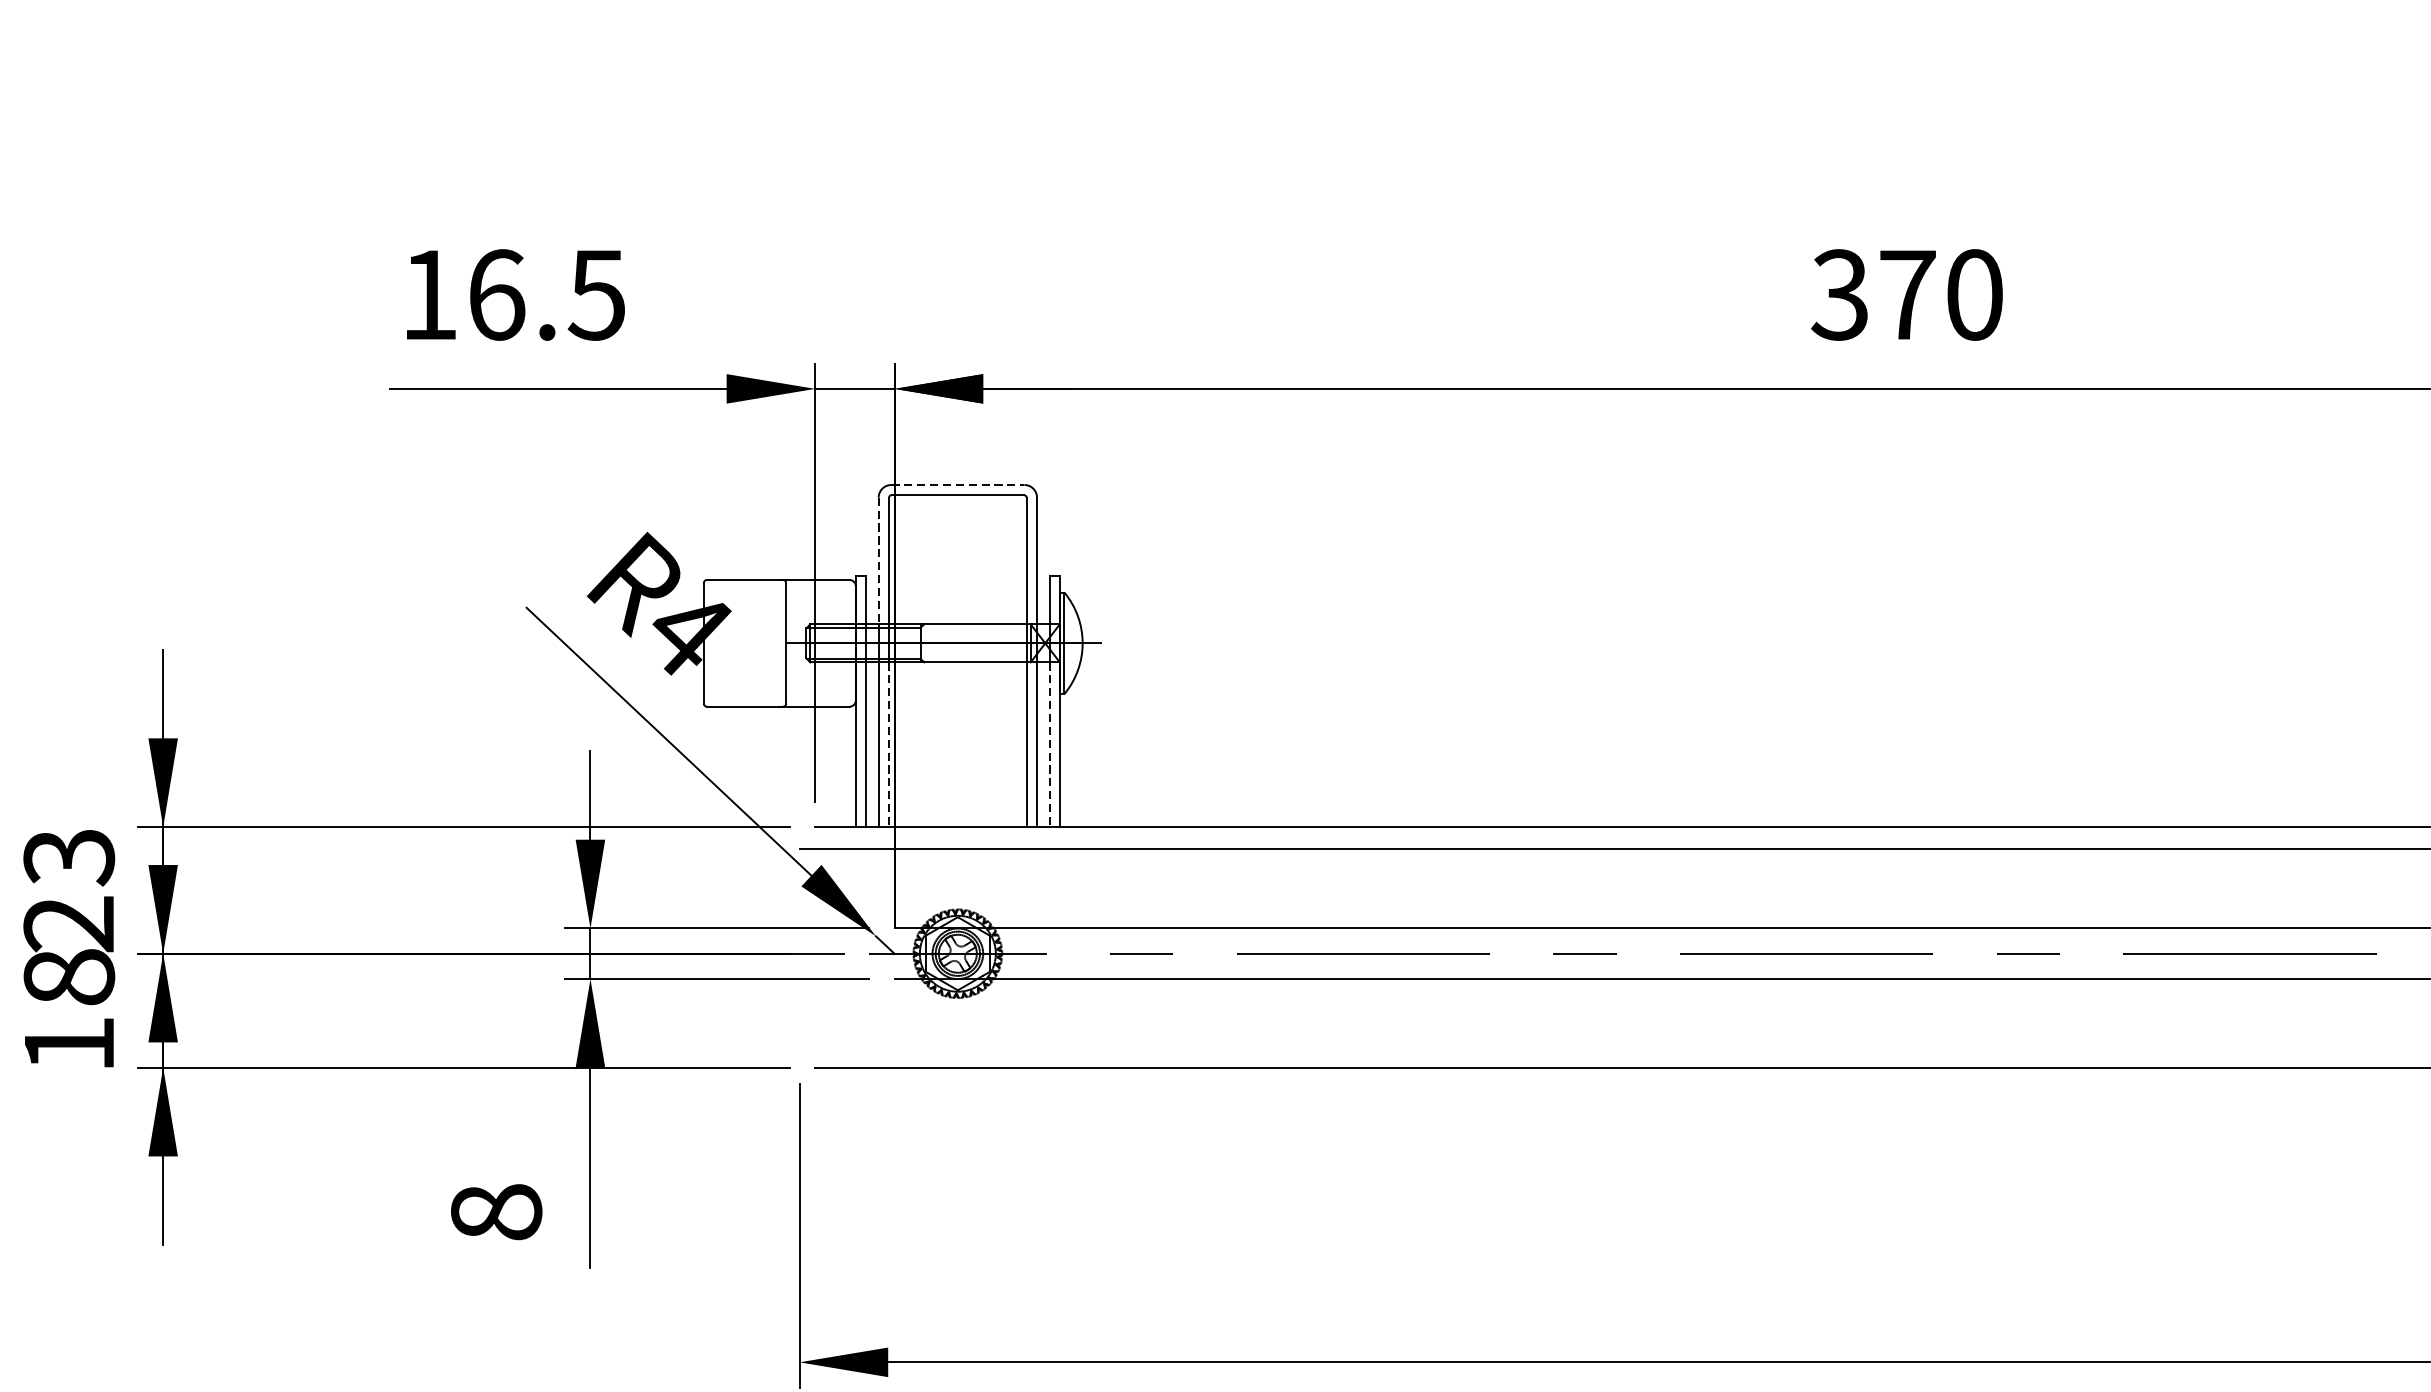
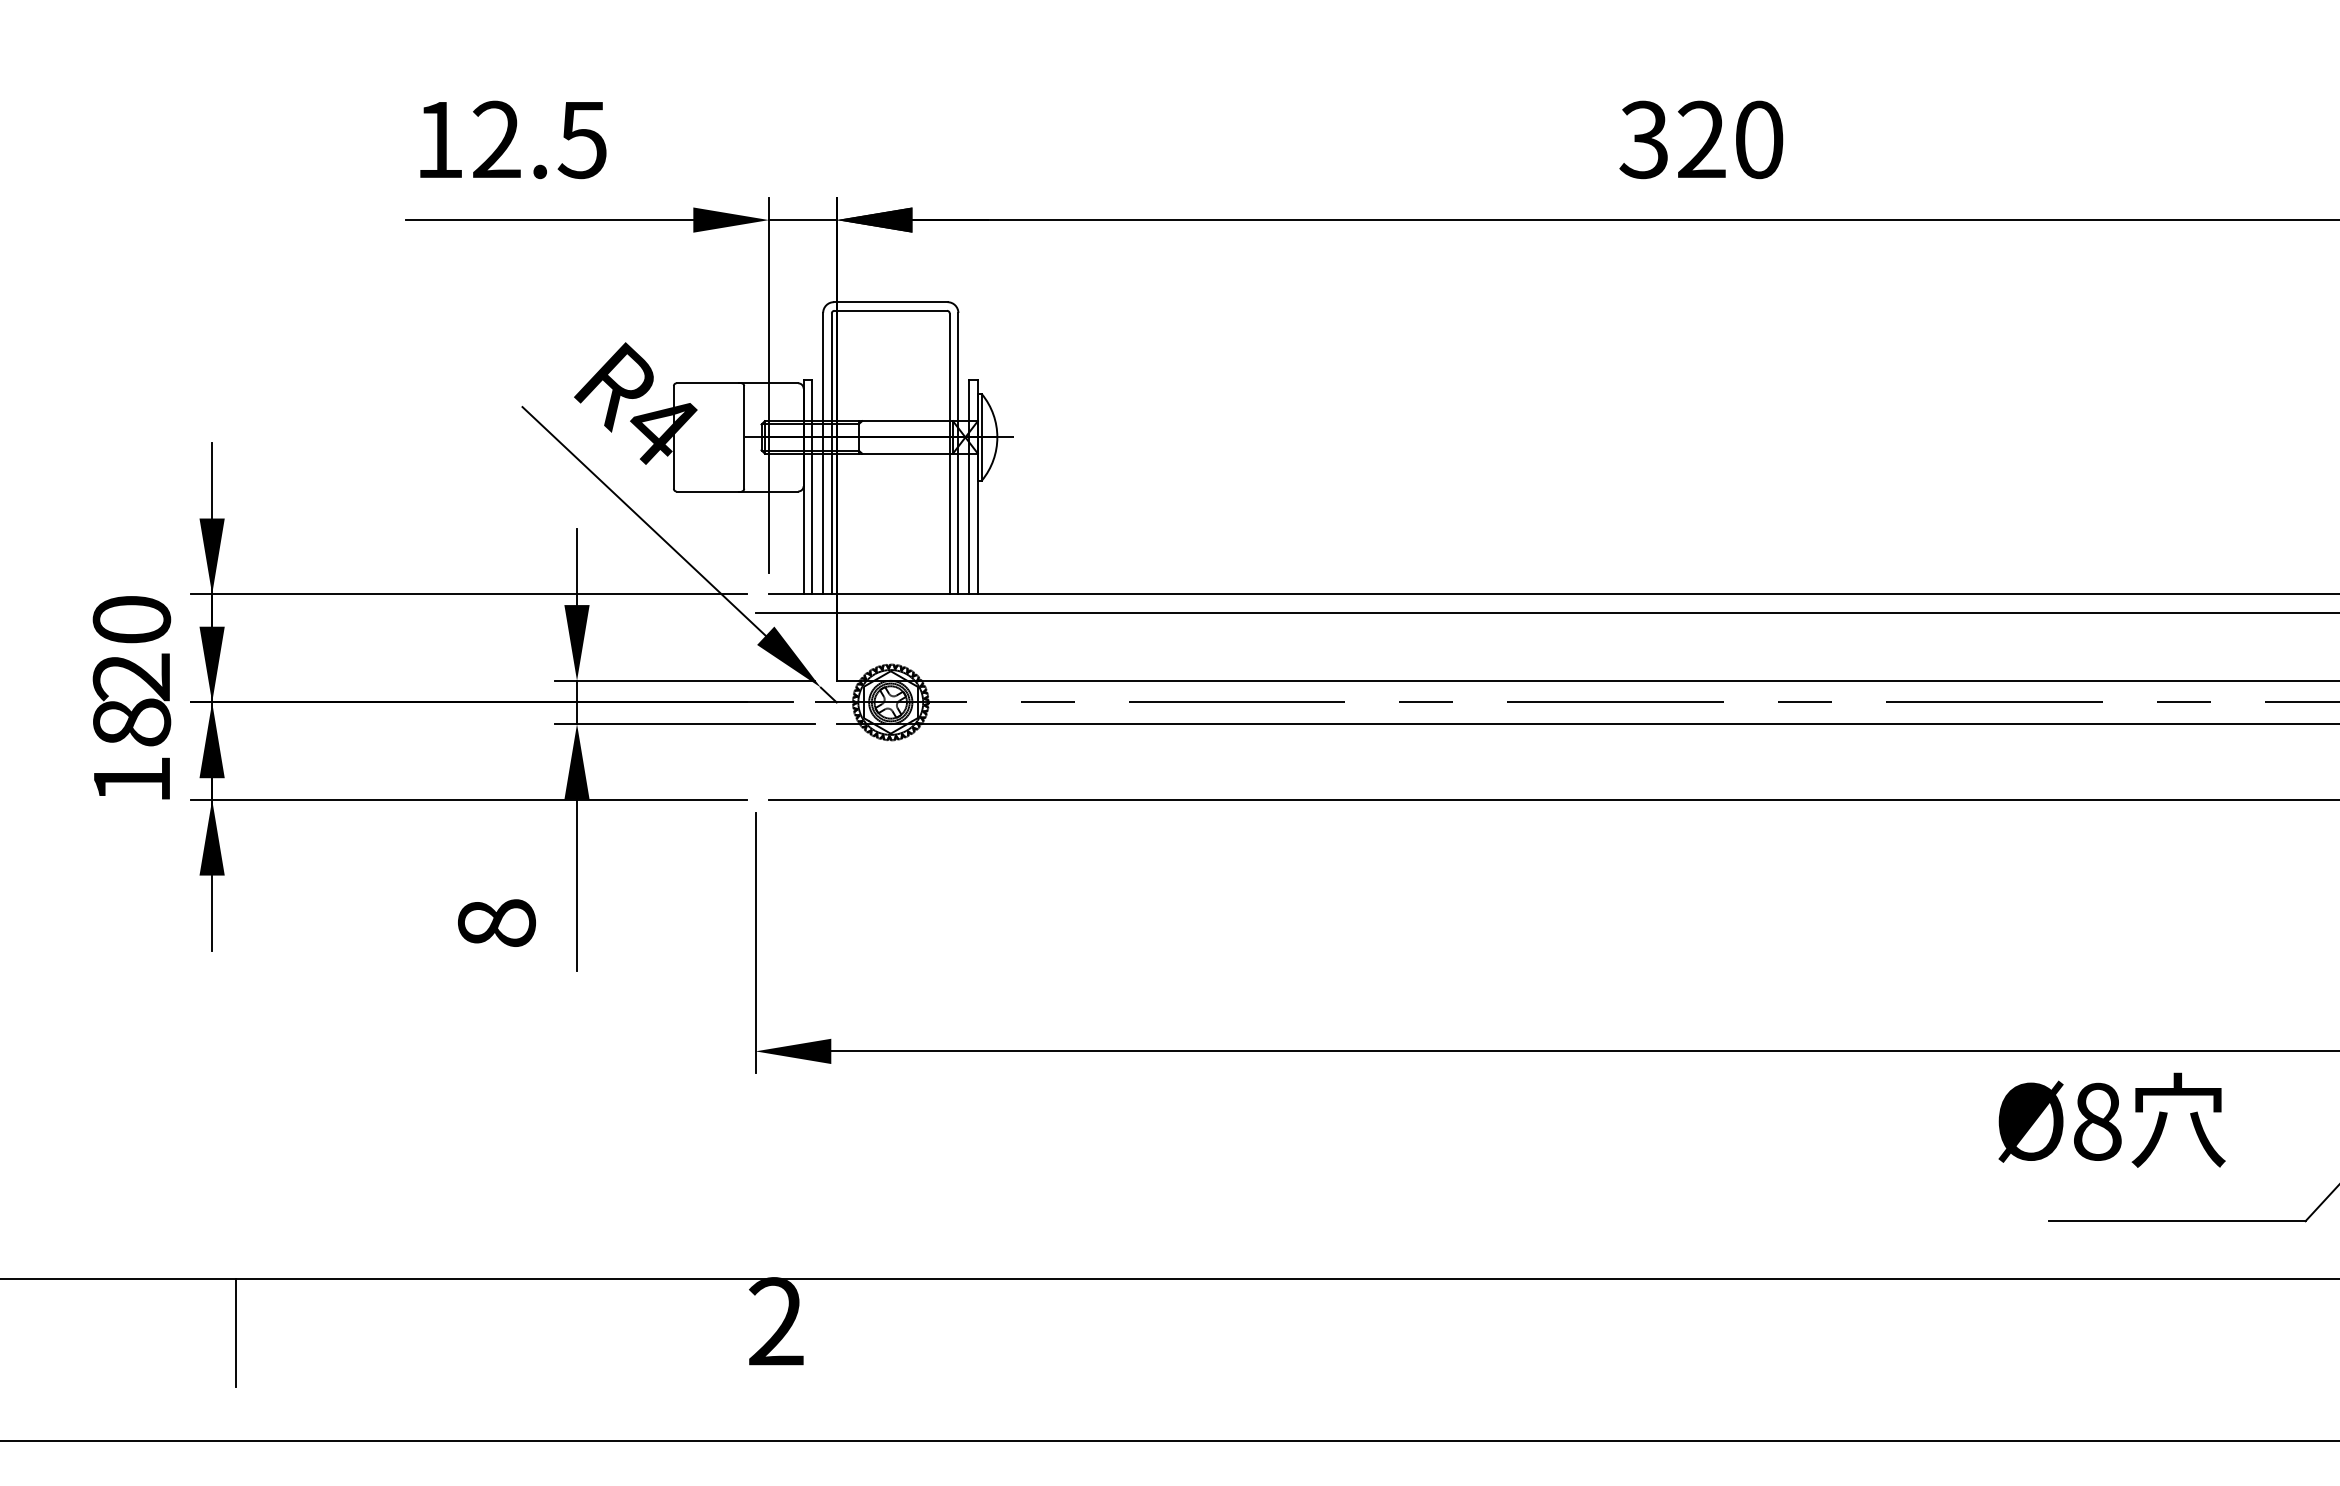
text: (1907, 293) -> (1701, 138), 370 -> 320
text: (497, 294) -> (497, 139), 16.5 -> 12.5
line: (957, 485) -> (890, 302), dashed -> solid
line: (879, 561) -> (823, 367), dashed -> solid
line: (888, 745) -> (831, 524), dashed -> solid
line: (1050, 745) -> (969, 524), dashed -> solid
text: (68, 857) -> (131, 620), 23 -> 20

